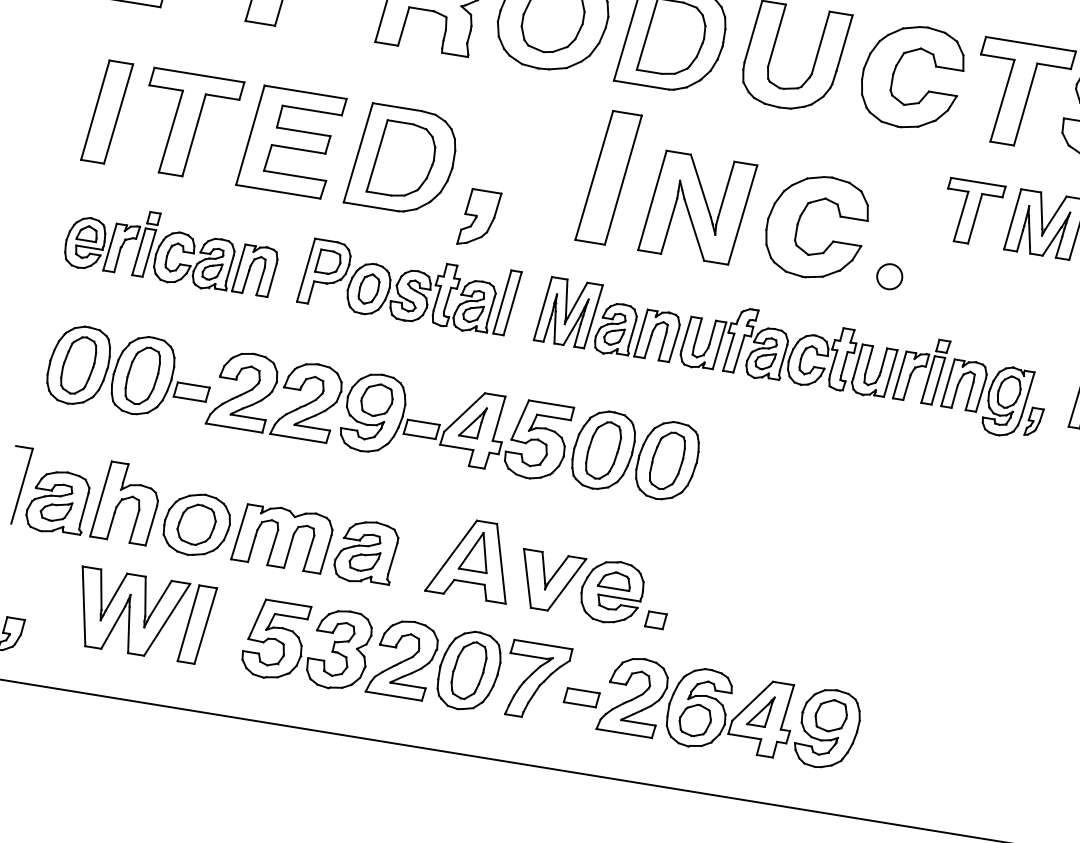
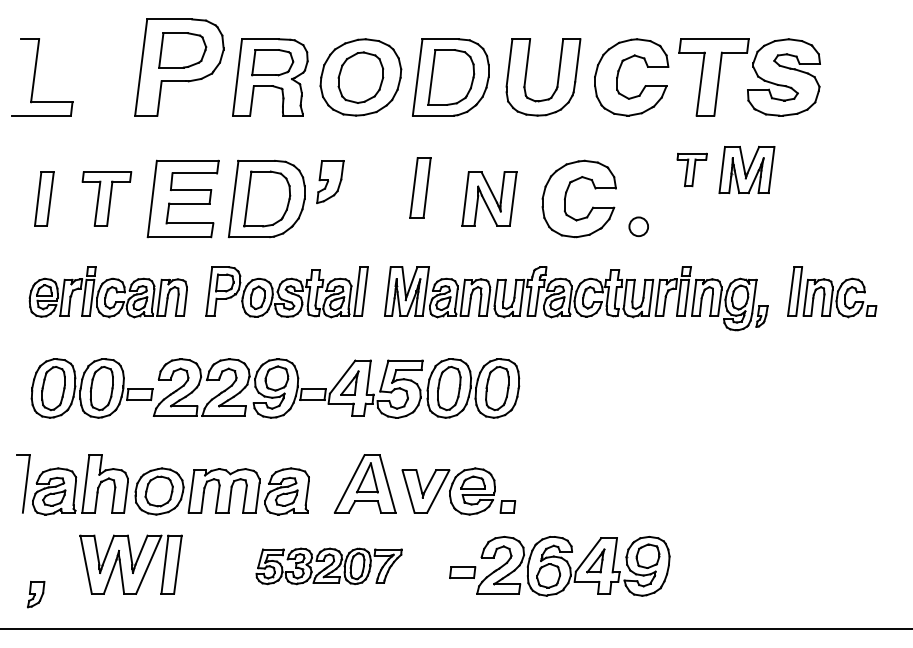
part: (107, 111) -> (44, 198), size x0.7
part: (189, 124) -> (106, 198), size x0.7
part: (608, 177) -> (420, 187), size x0.6
part: (697, 207) -> (489, 198), size x0.7
part: (973, 212) -> (692, 169), size x0.7
part: (479, 218) -> (330, 181), moved
part: (405, 660) -> (328, 566), size x0.6

